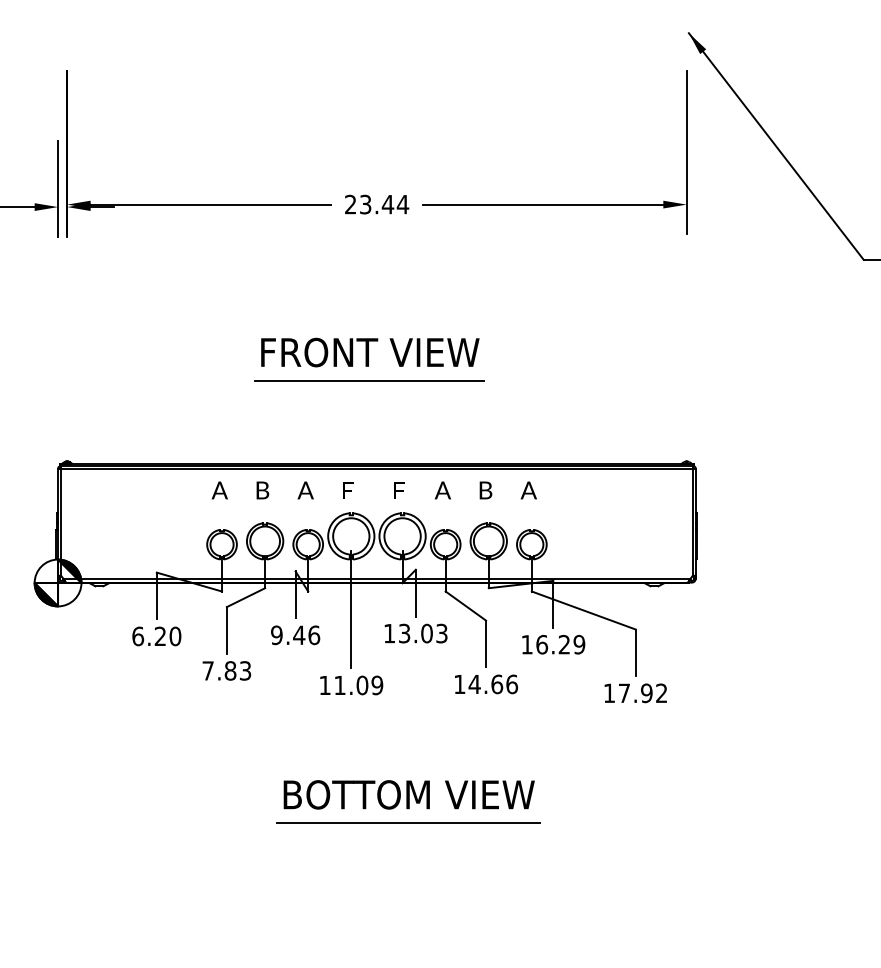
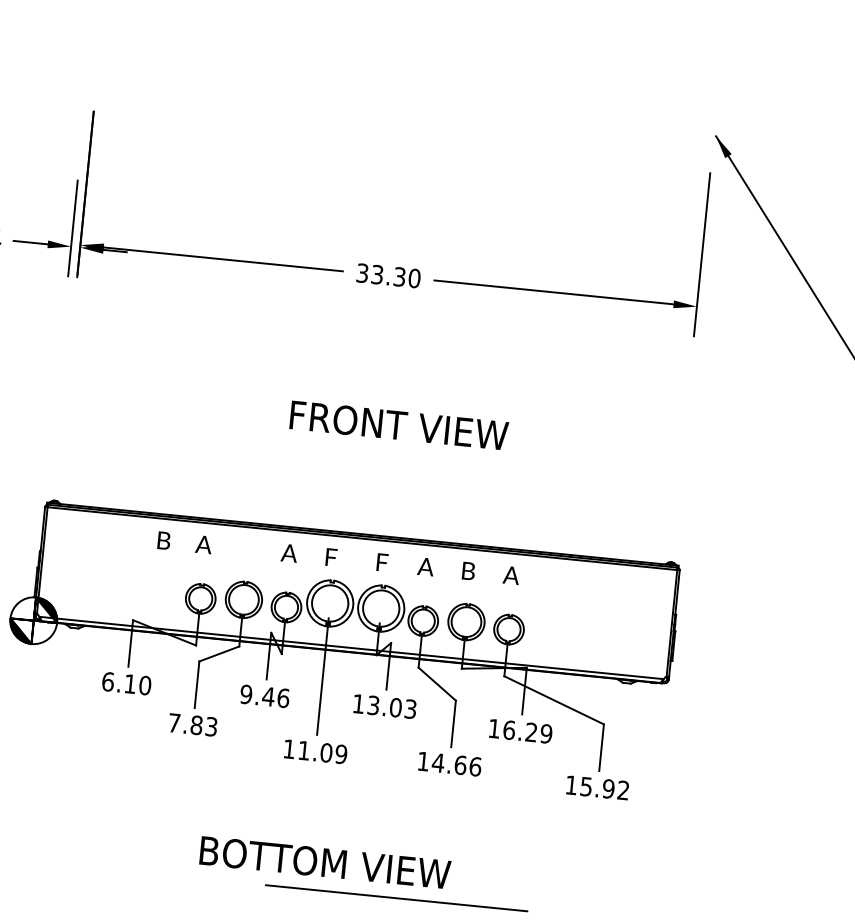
text: (377, 204) -> (389, 275), 23.44 -> 33.30
text: (370, 352) -> (399, 425), moved
line: (369, 380) -> (363, 450), removed
text: (262, 490) -> (163, 540), moved
text: (159, 635) -> (129, 683), 6.20 -> 6.10
text: (623, 693) -> (585, 786), 17.92 -> 15.92
text: (408, 794) -> (324, 862), moved
line: (408, 822) -> (396, 897), moved

